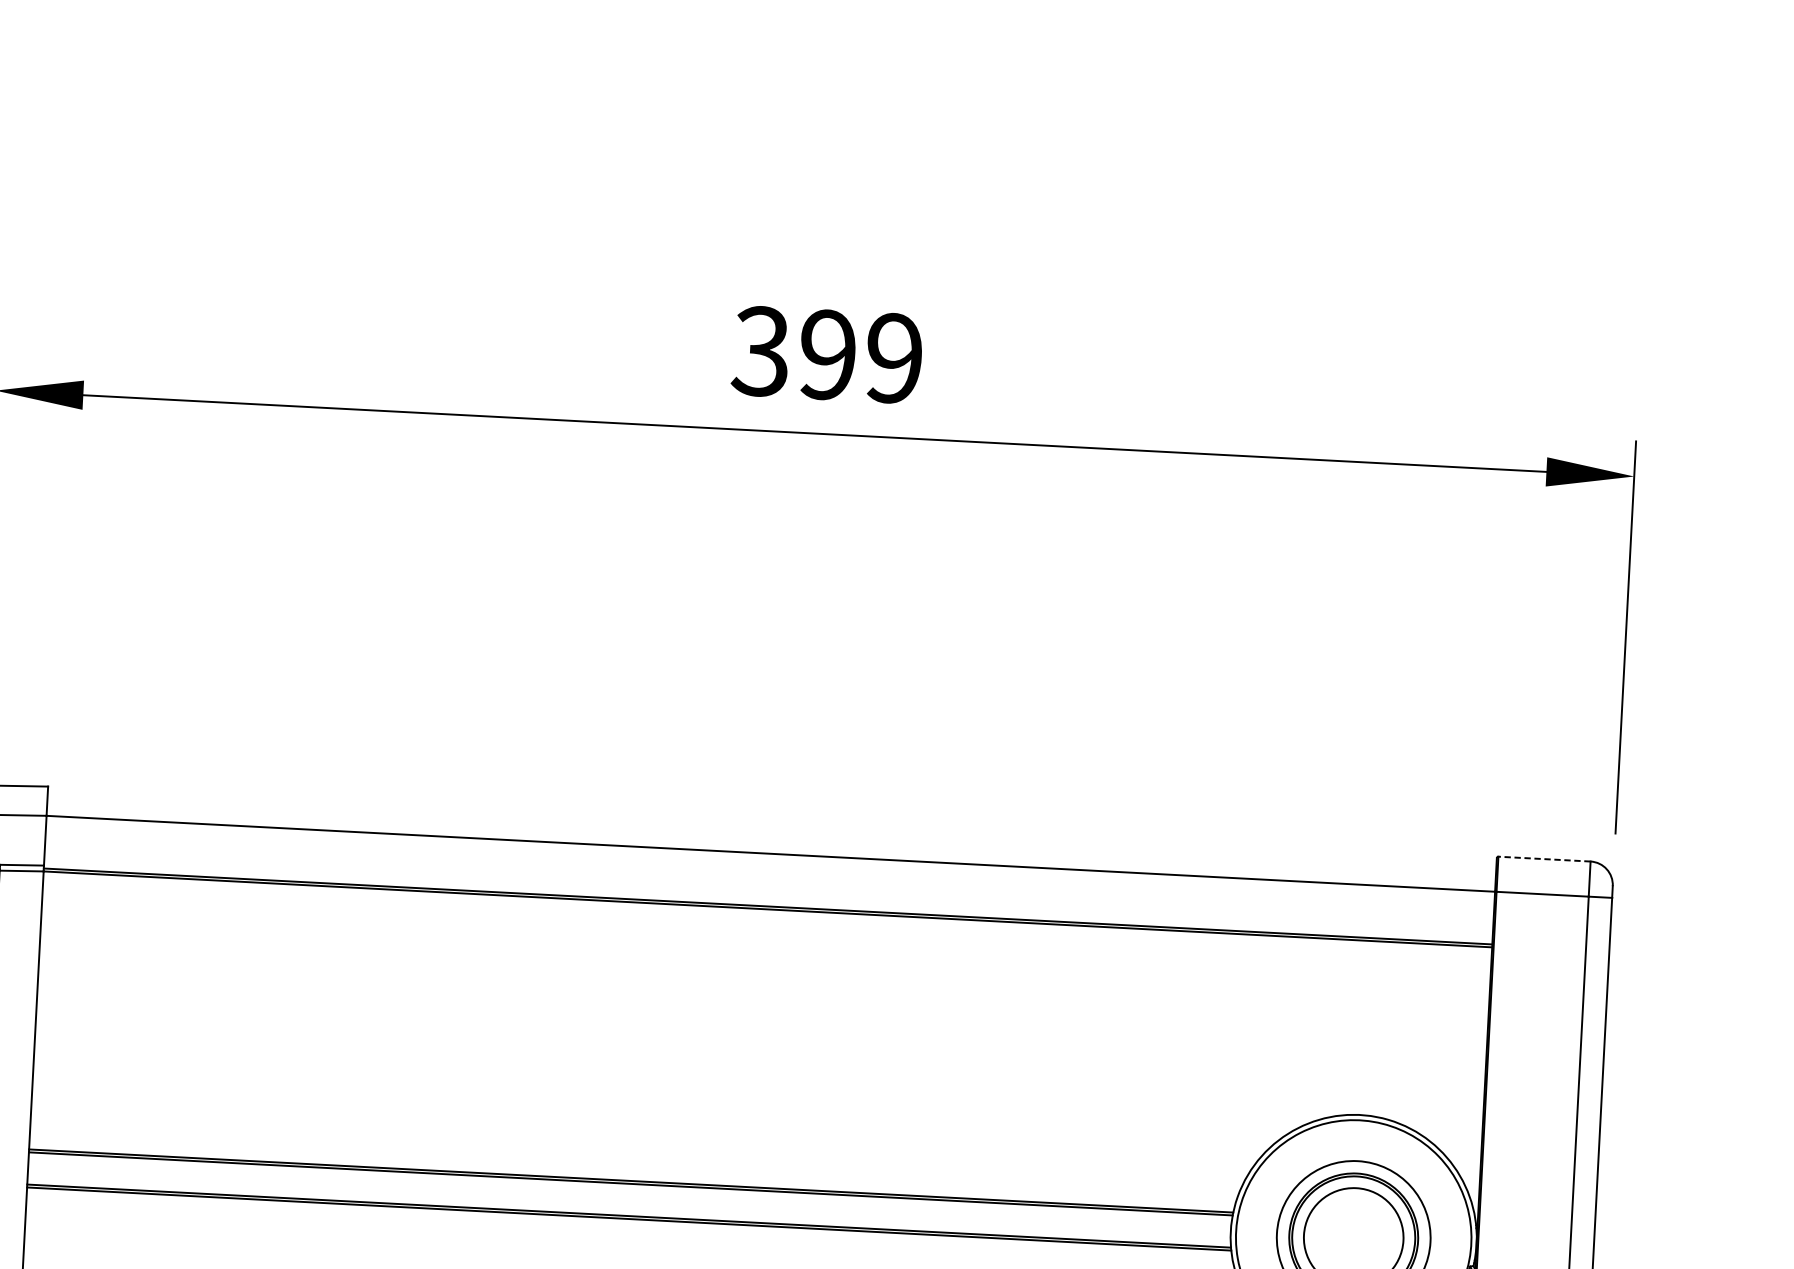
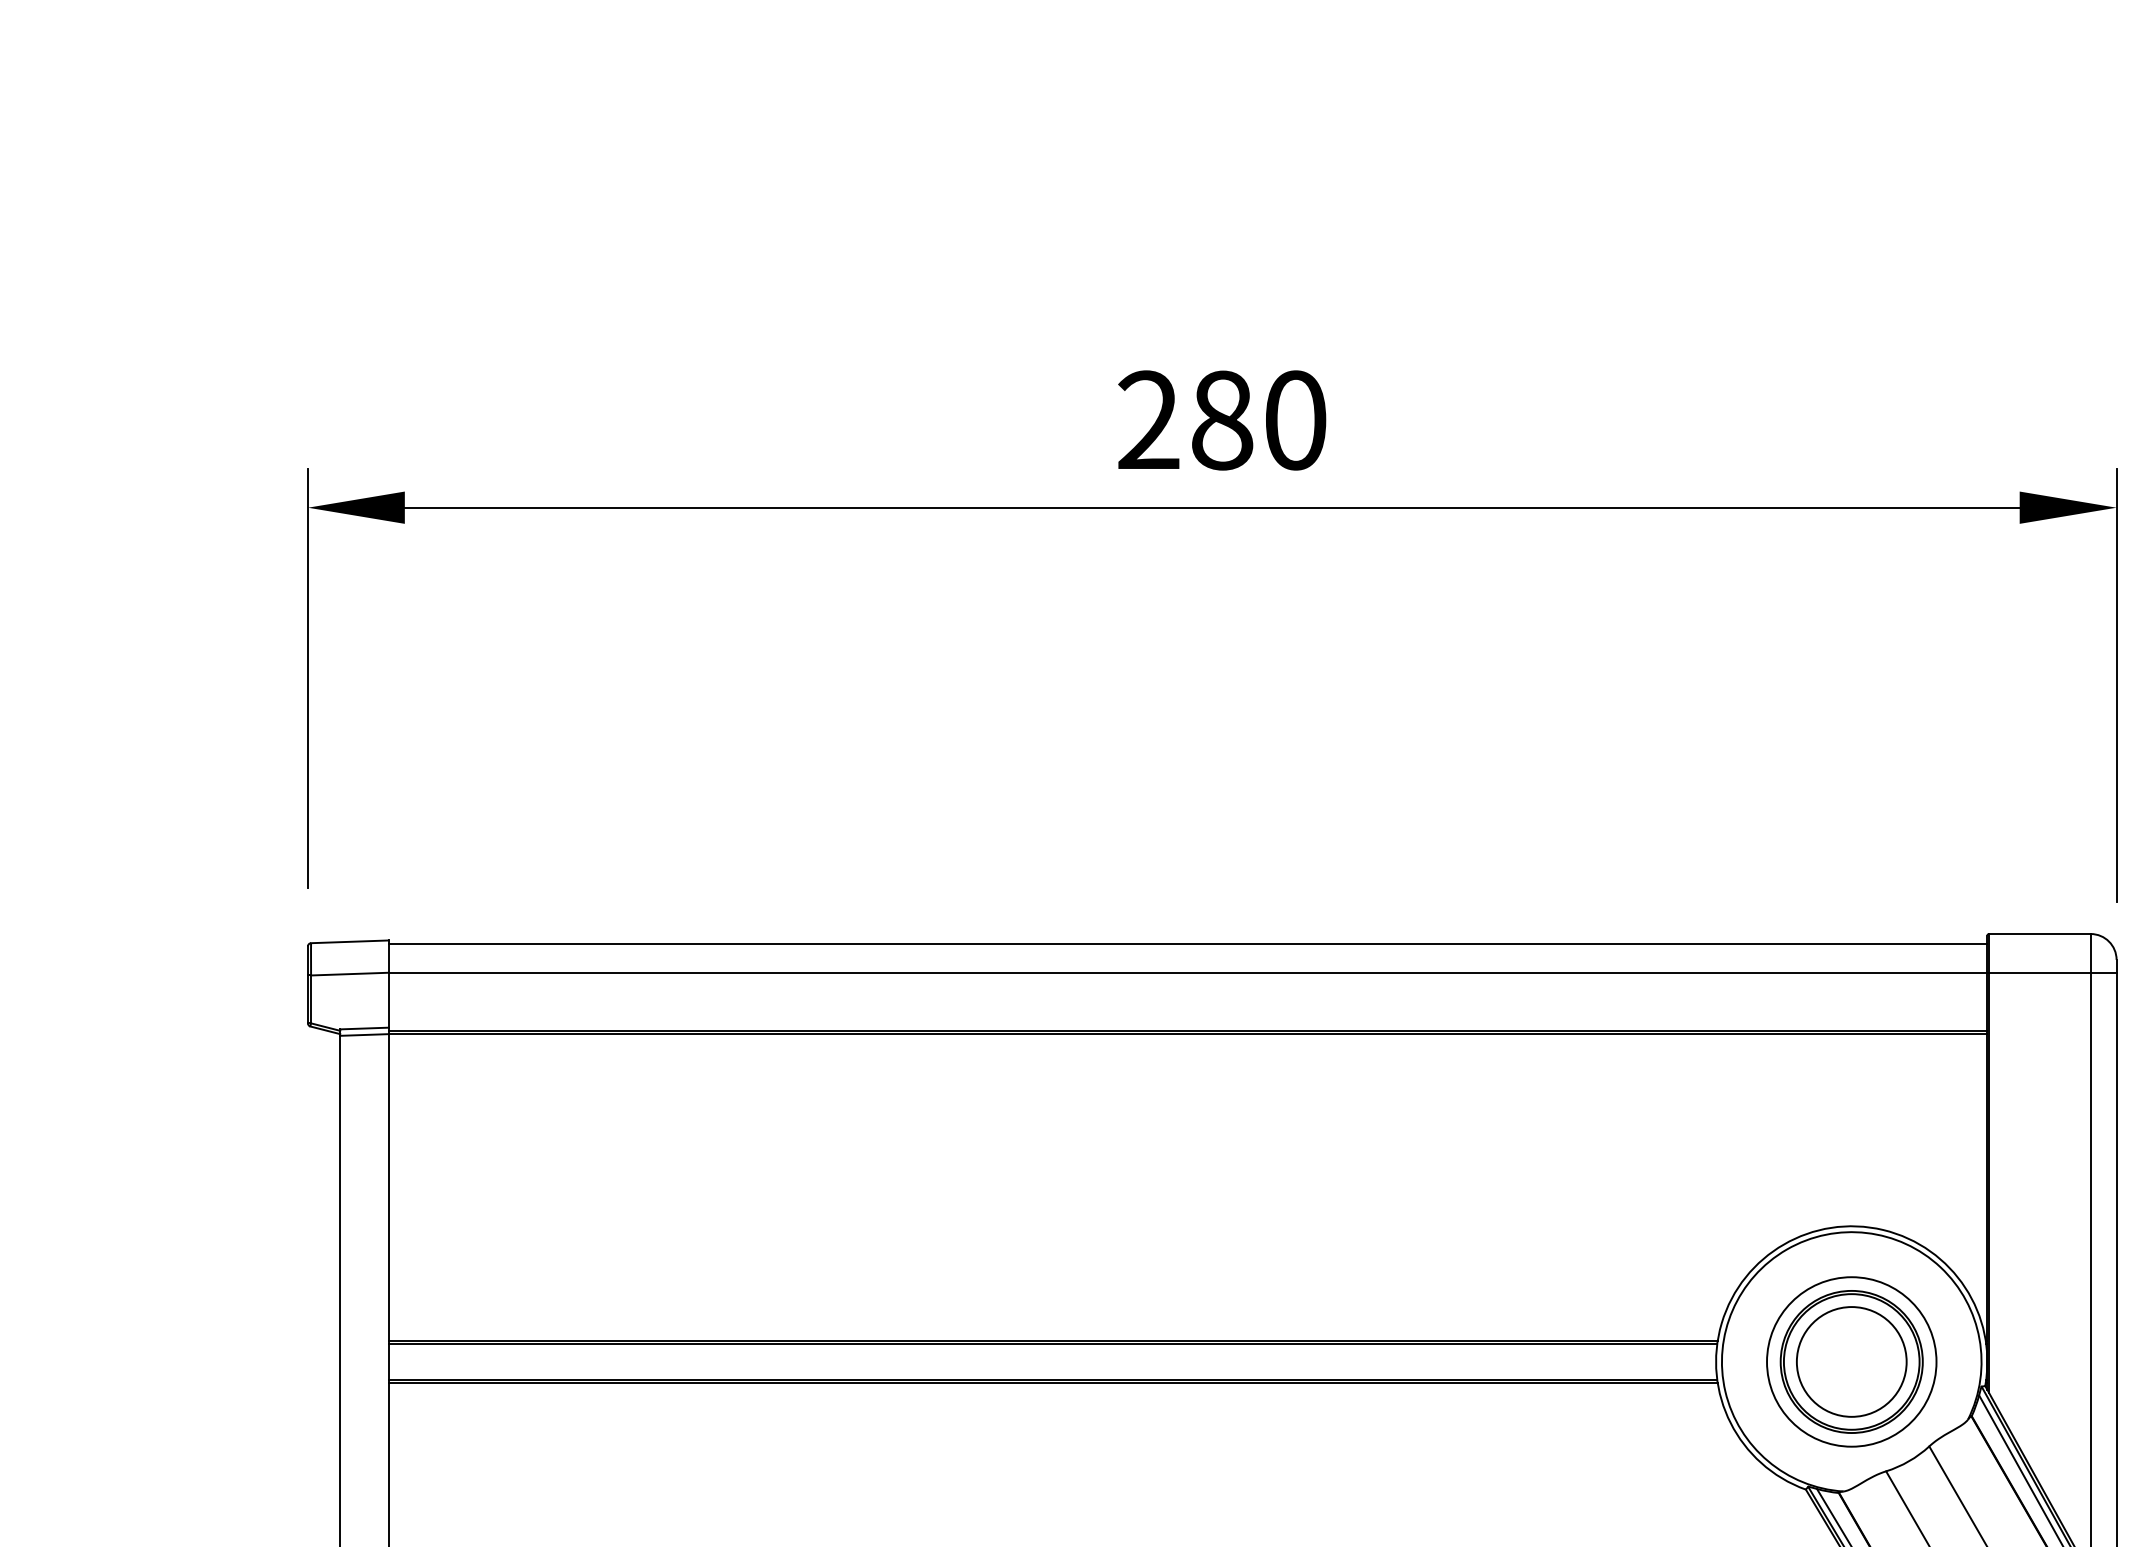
text: (827, 354) -> (1221, 420), 399 -> 280
line: (771, 827) -> (1187, 943), added
line: (1544, 859) -> (2039, 934), dashed -> solid

